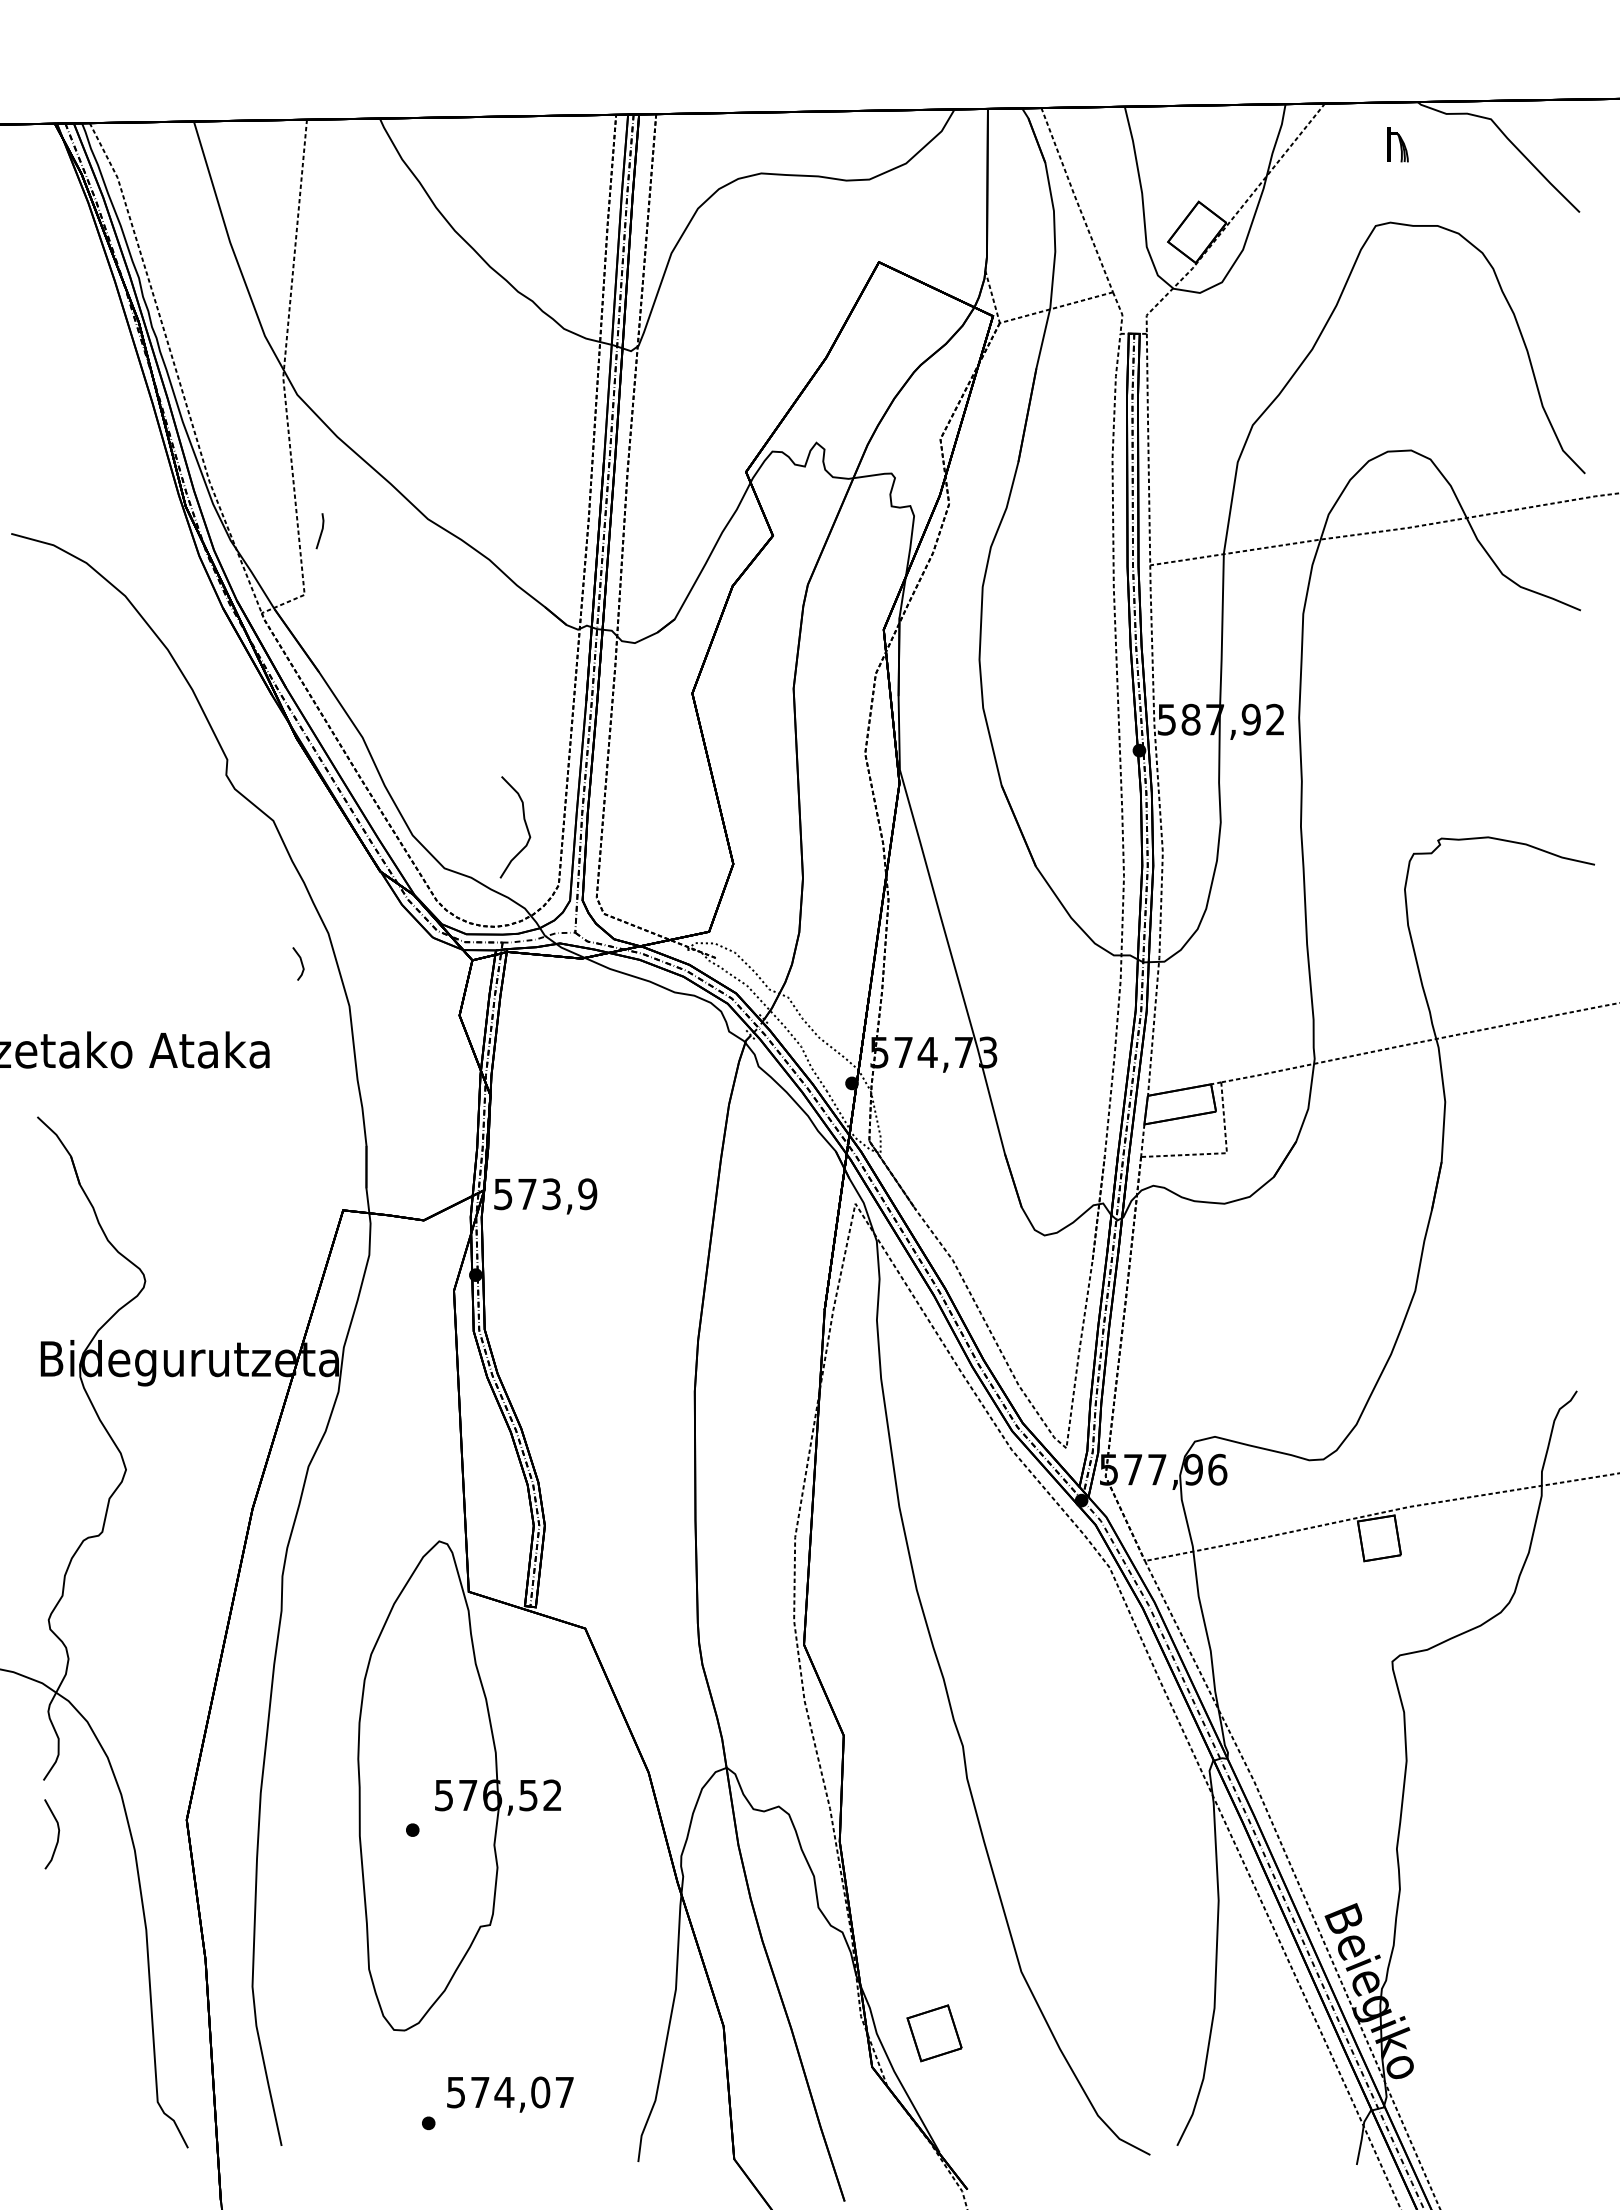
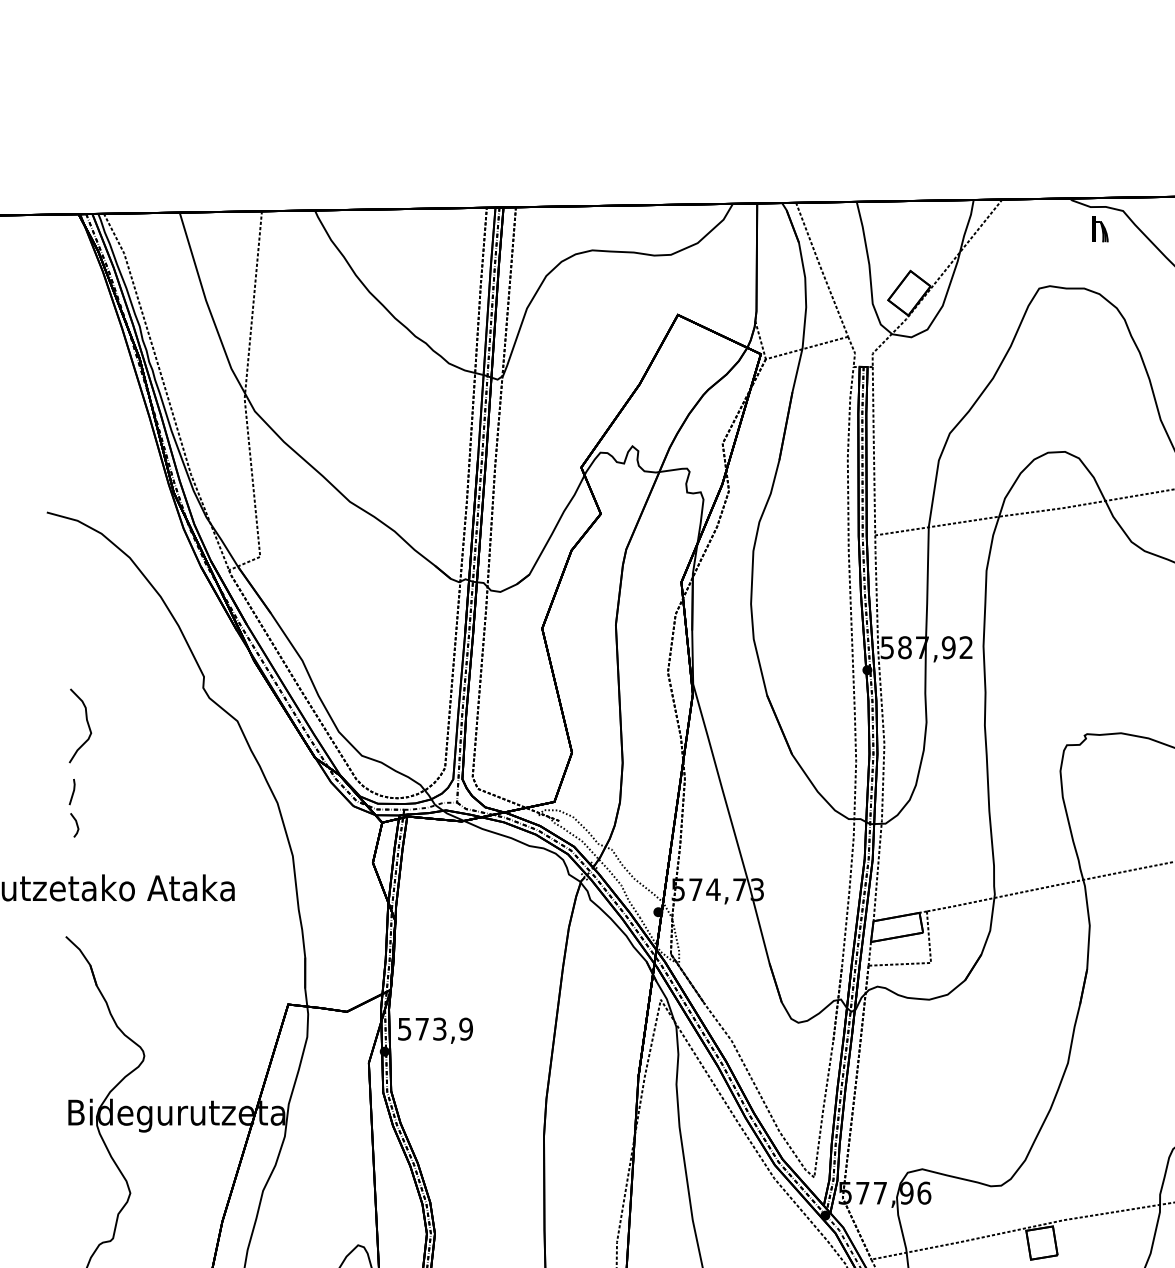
part: (1397, 144) -> (1100, 229), moved
line: (320, 532) -> (72, 792), moved
curve: (524, 823) -> (87, 723), moved
line: (300, 962) -> (76, 824), moved
text: (545, 1196) -> (435, 1030), moved

